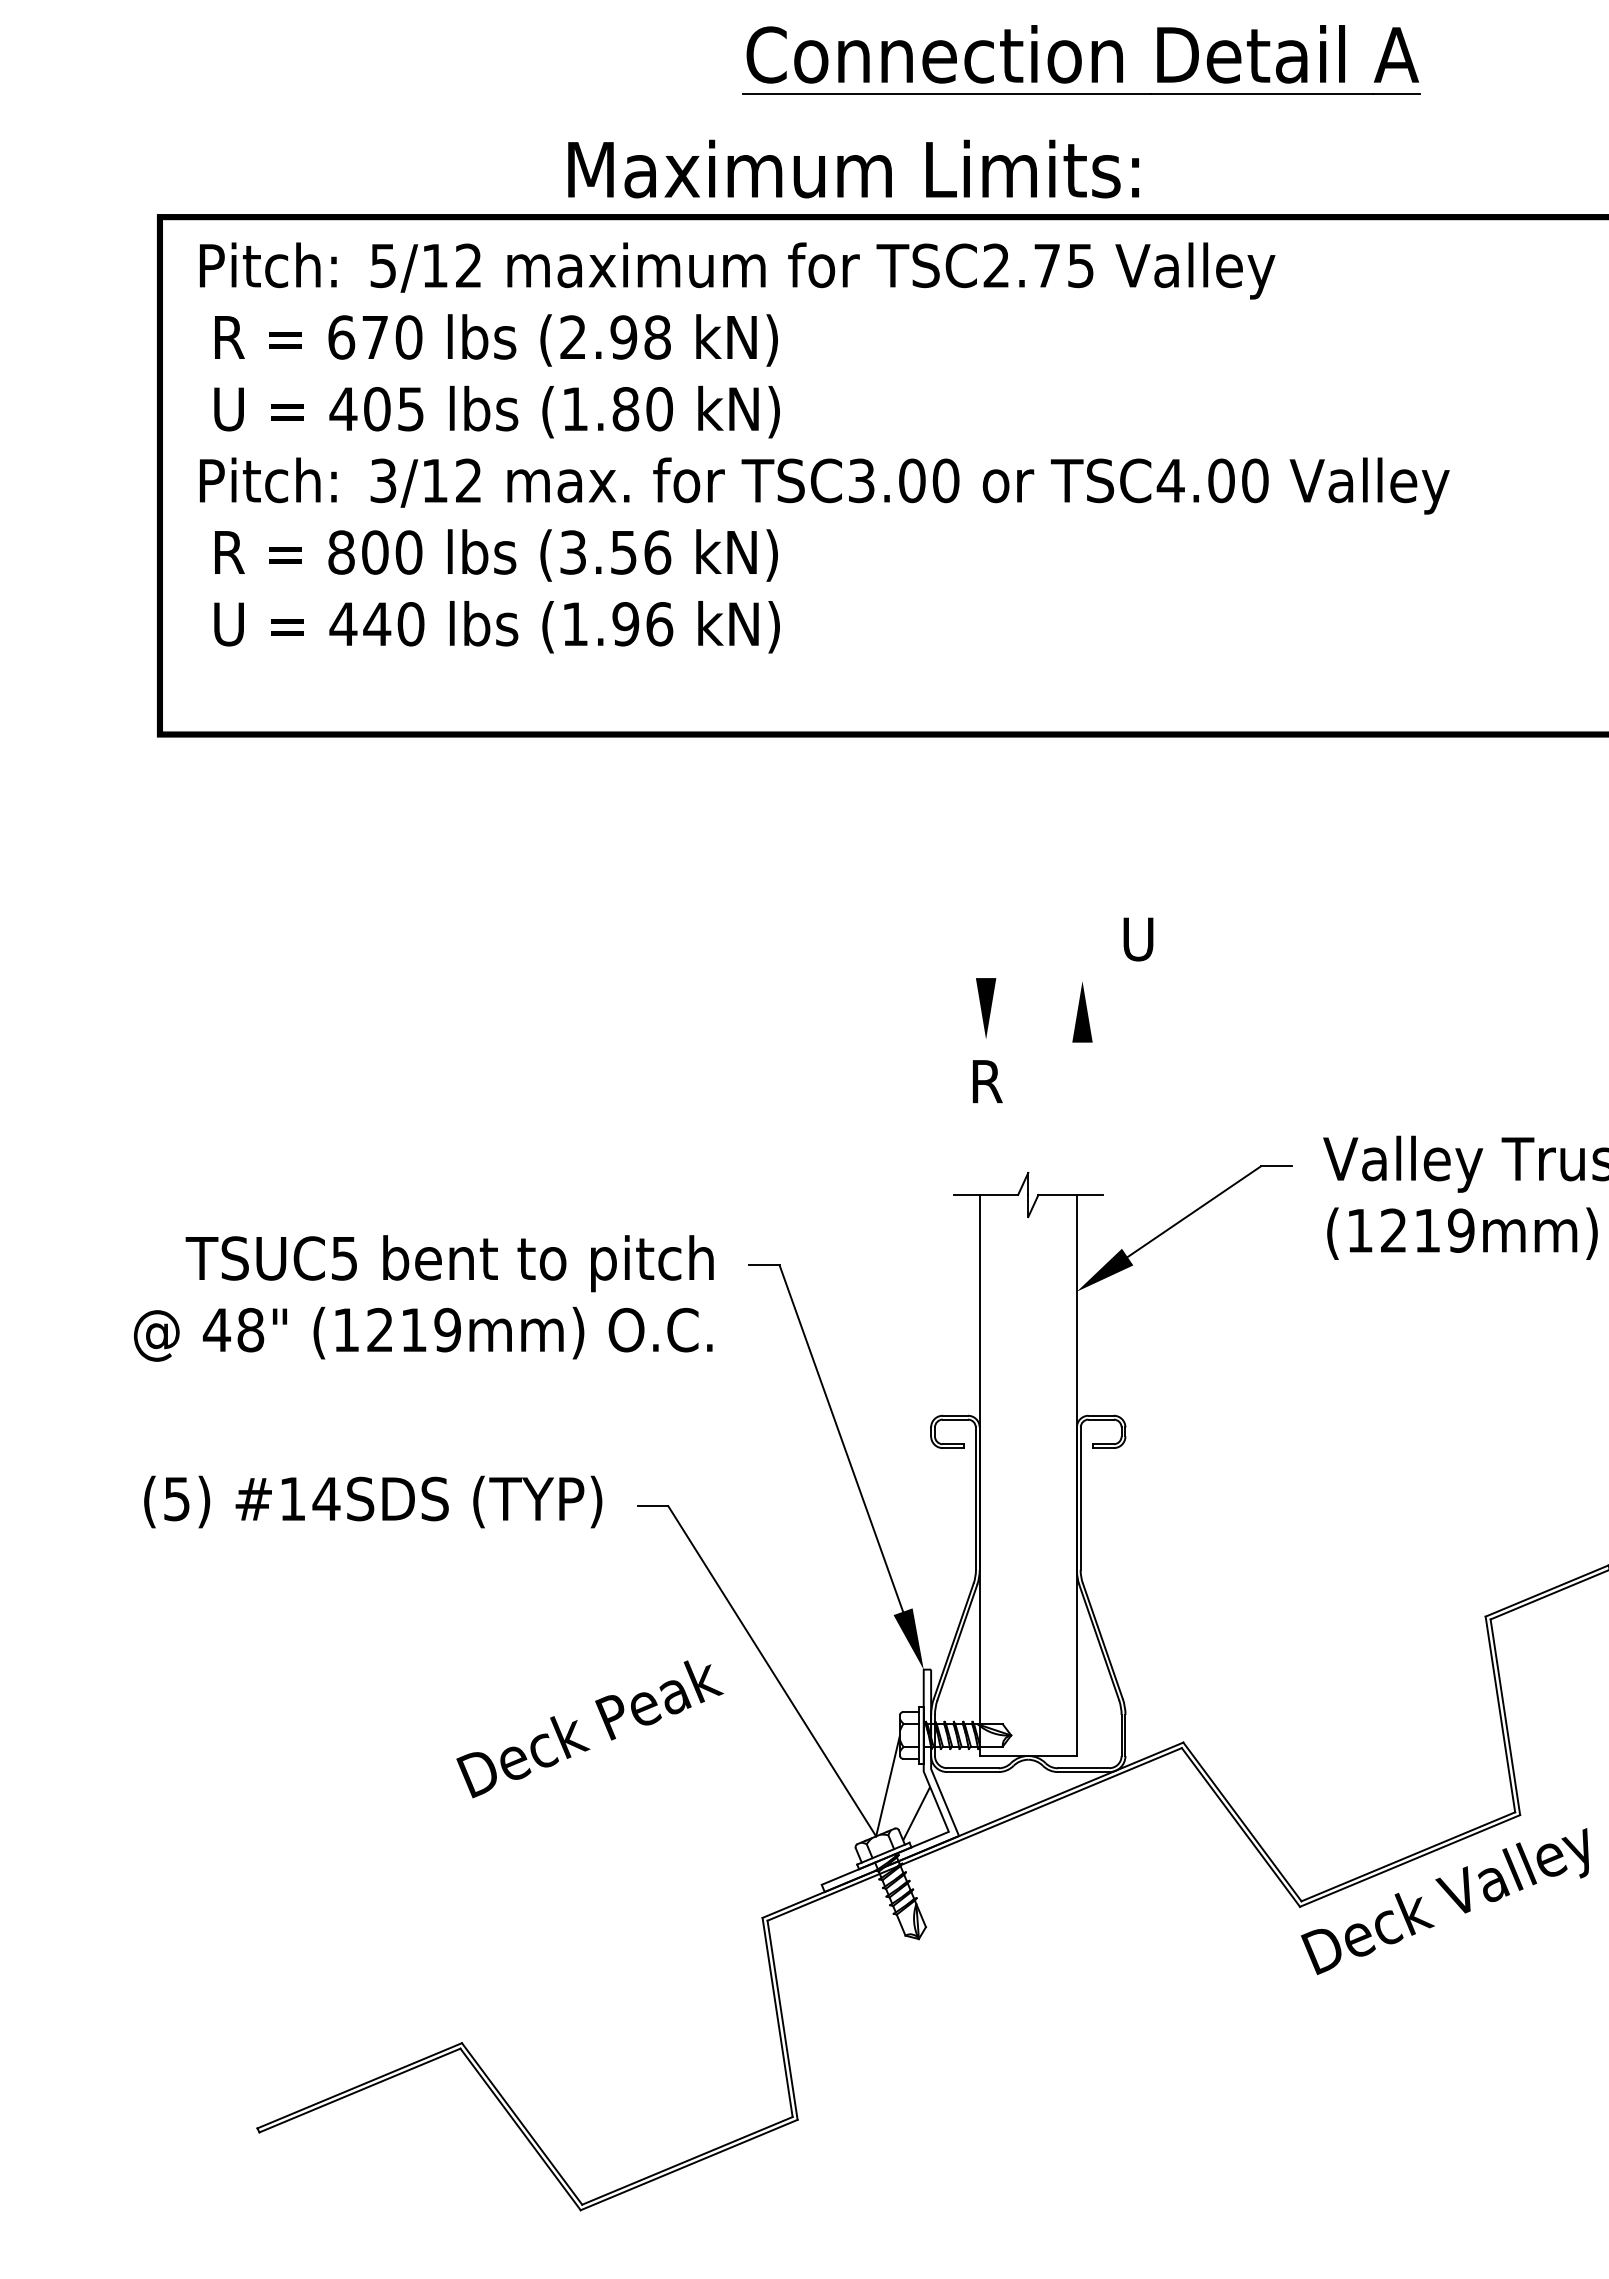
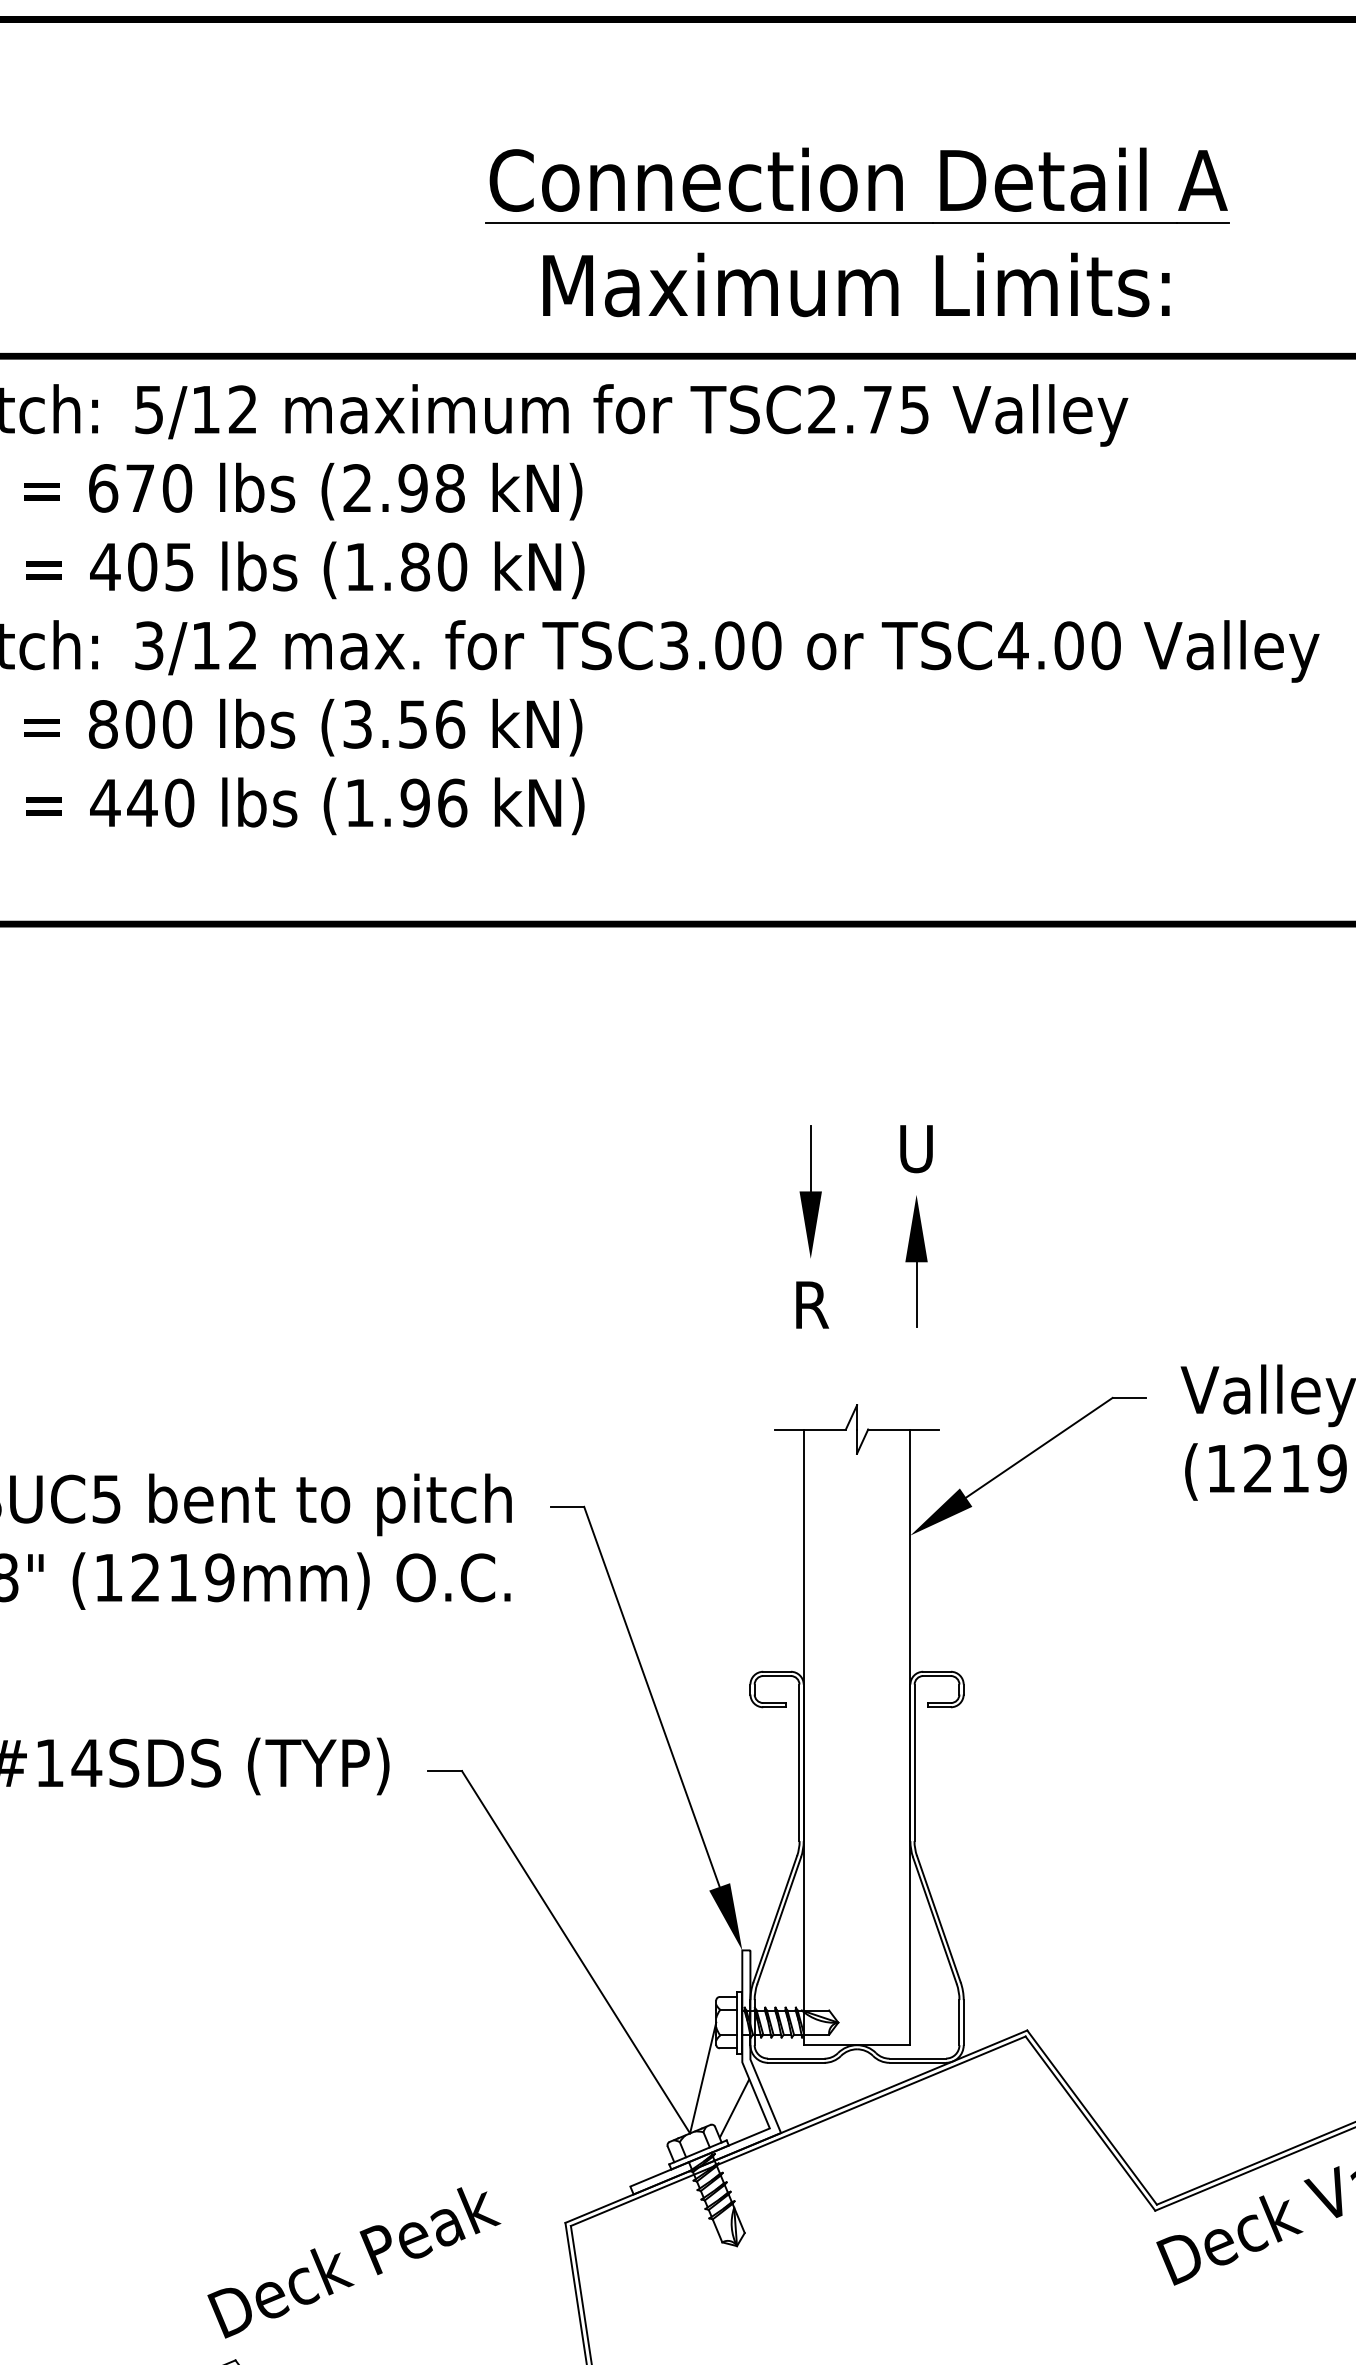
part: (1081, 59) -> (857, 185), moved
text: (853, 168) -> (856, 284), moved
text: (1138, 939) -> (916, 1149), moved
line: (986, 948) -> (811, 1158), added
line: (1082, 1072) -> (916, 1295), added
text: (590, 1729) -> (354, 2263), moved

